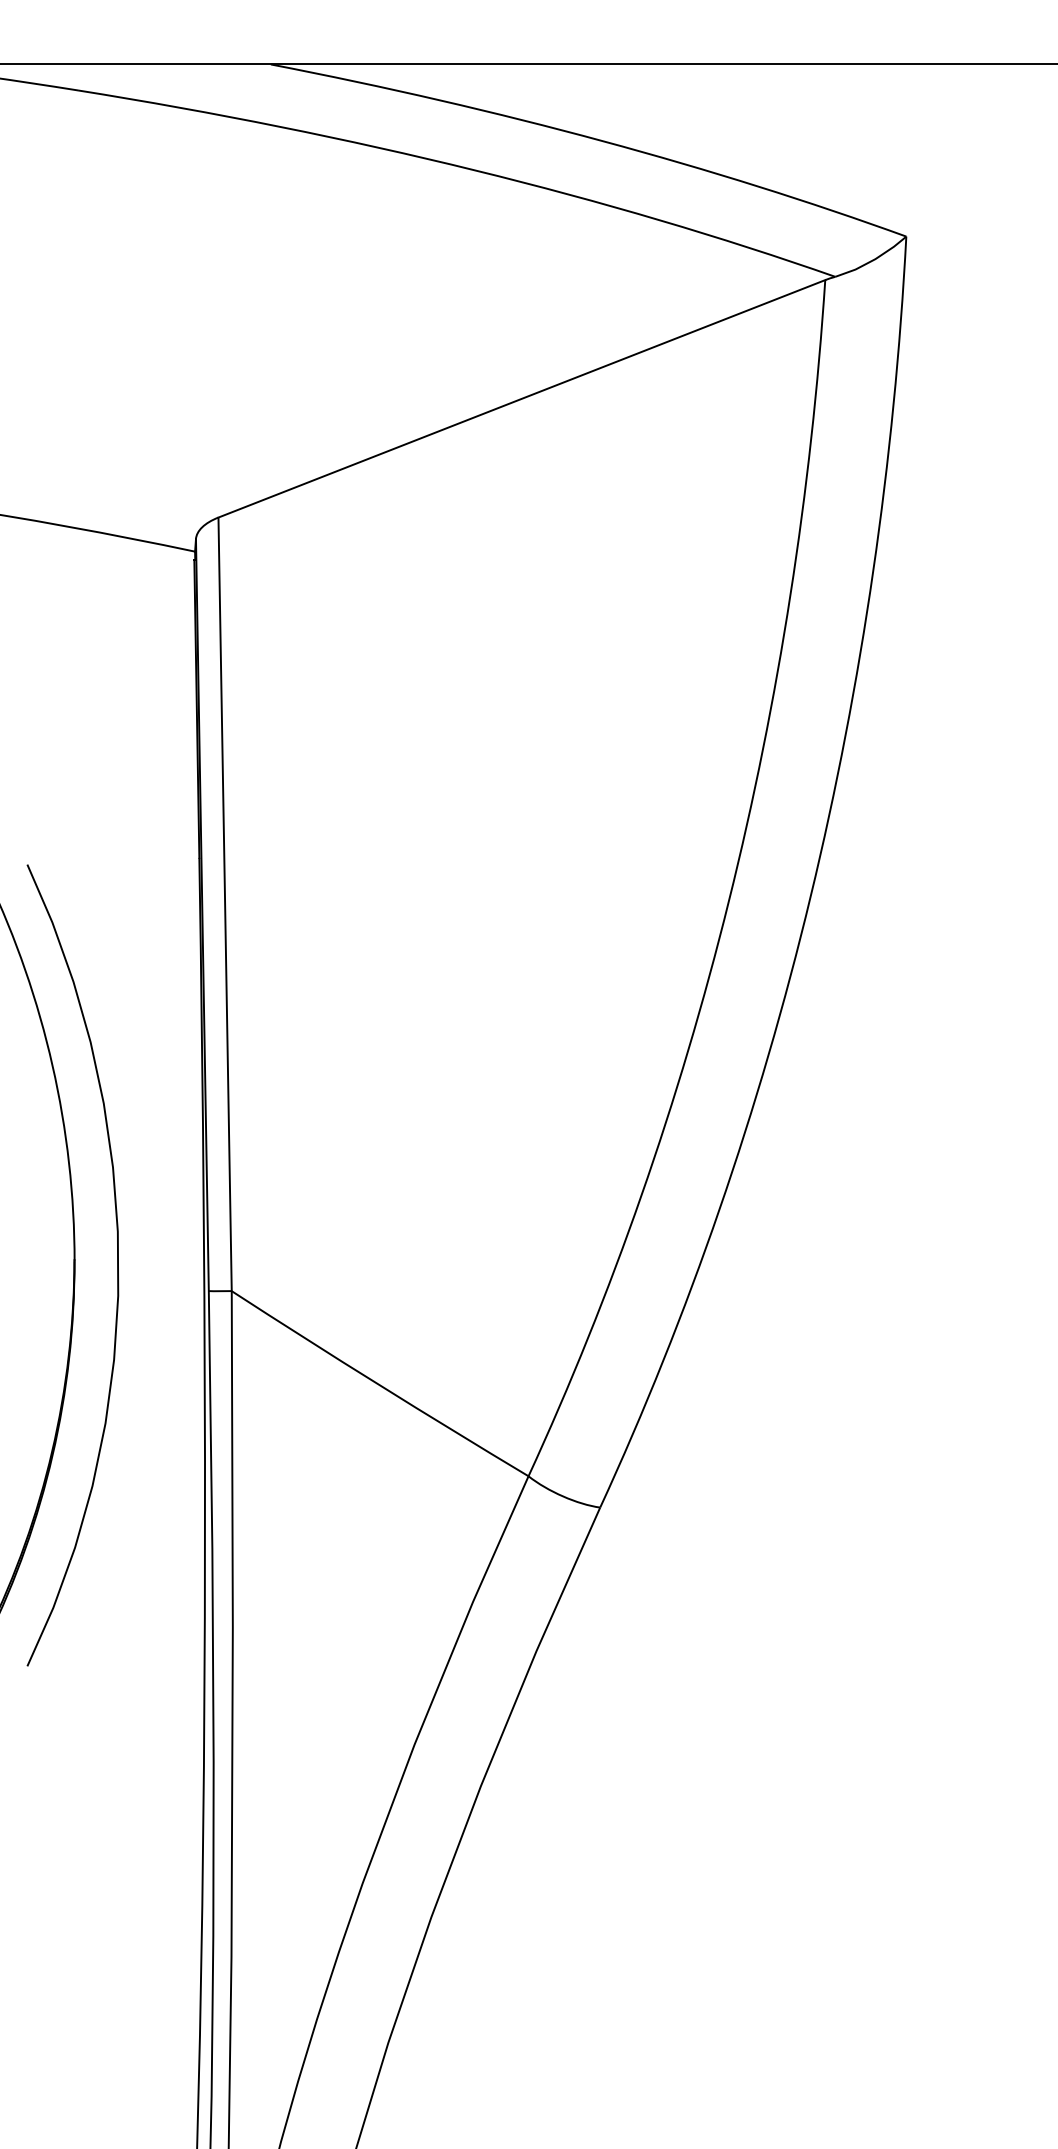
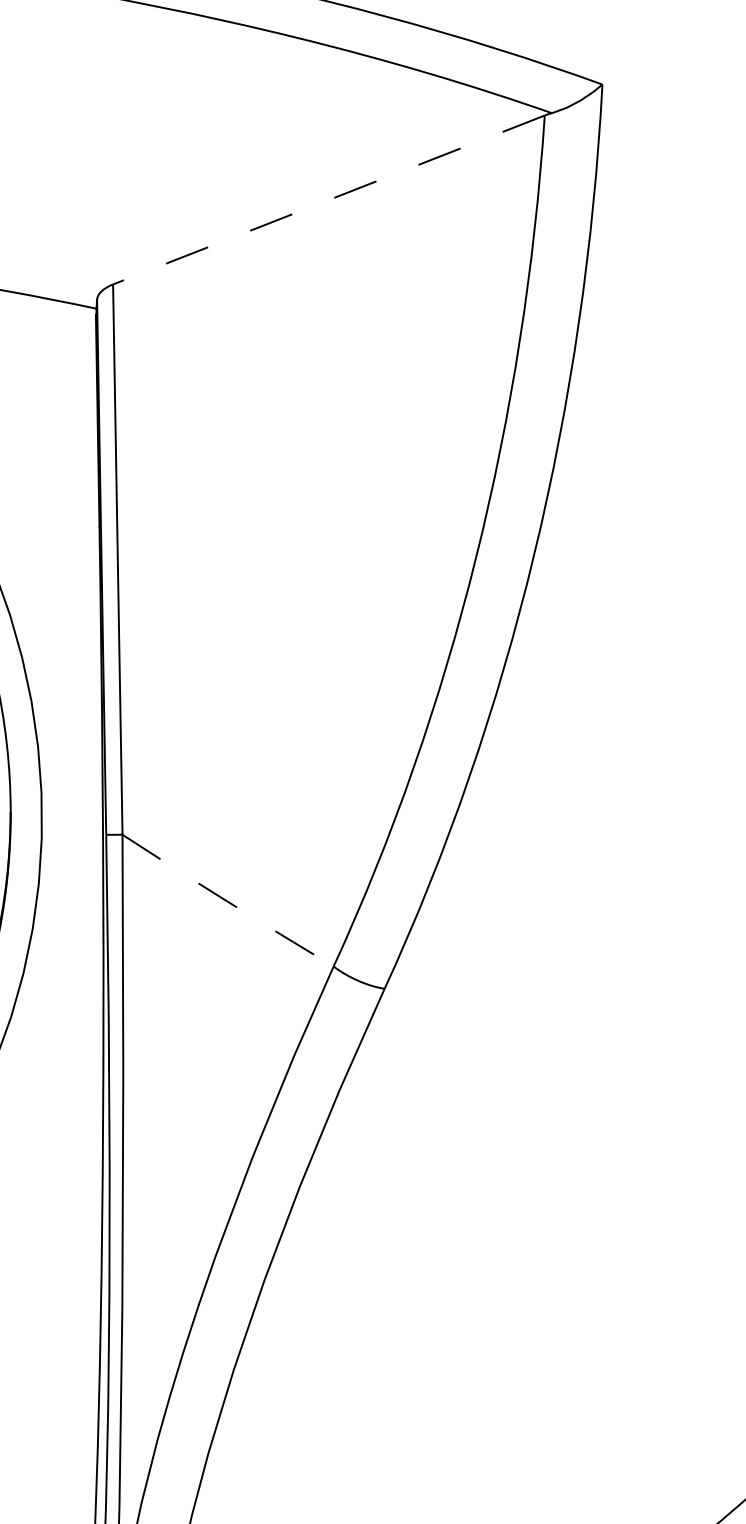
line: (521, 398) -> (328, 199), solid -> dashed
arc: (379, 1384) -> (227, 901), solid -> dashed

